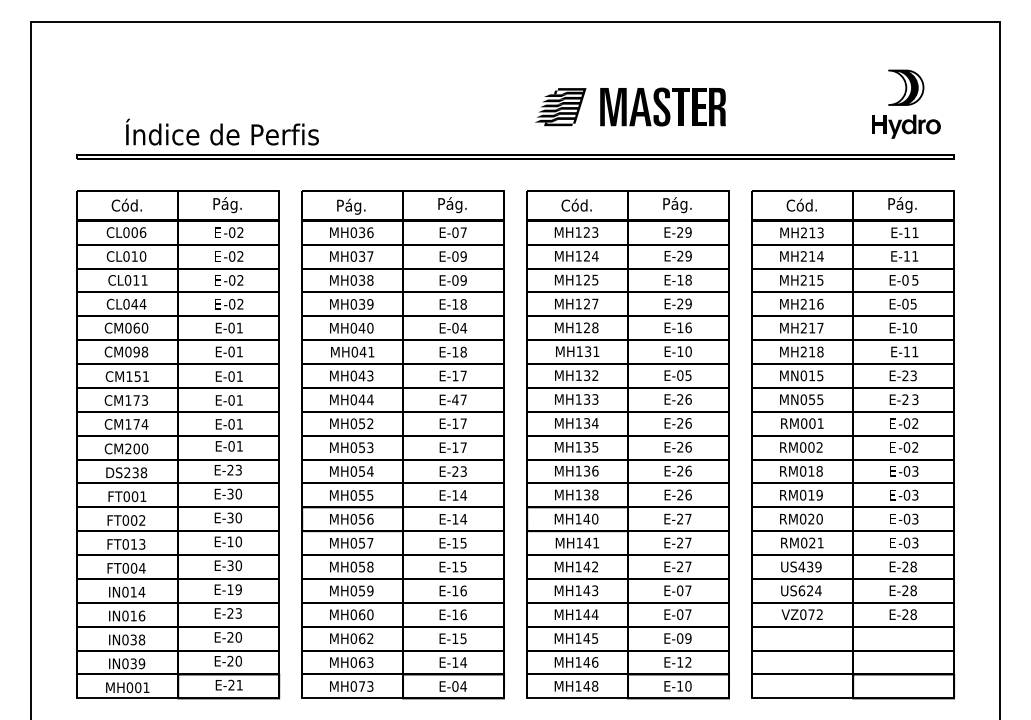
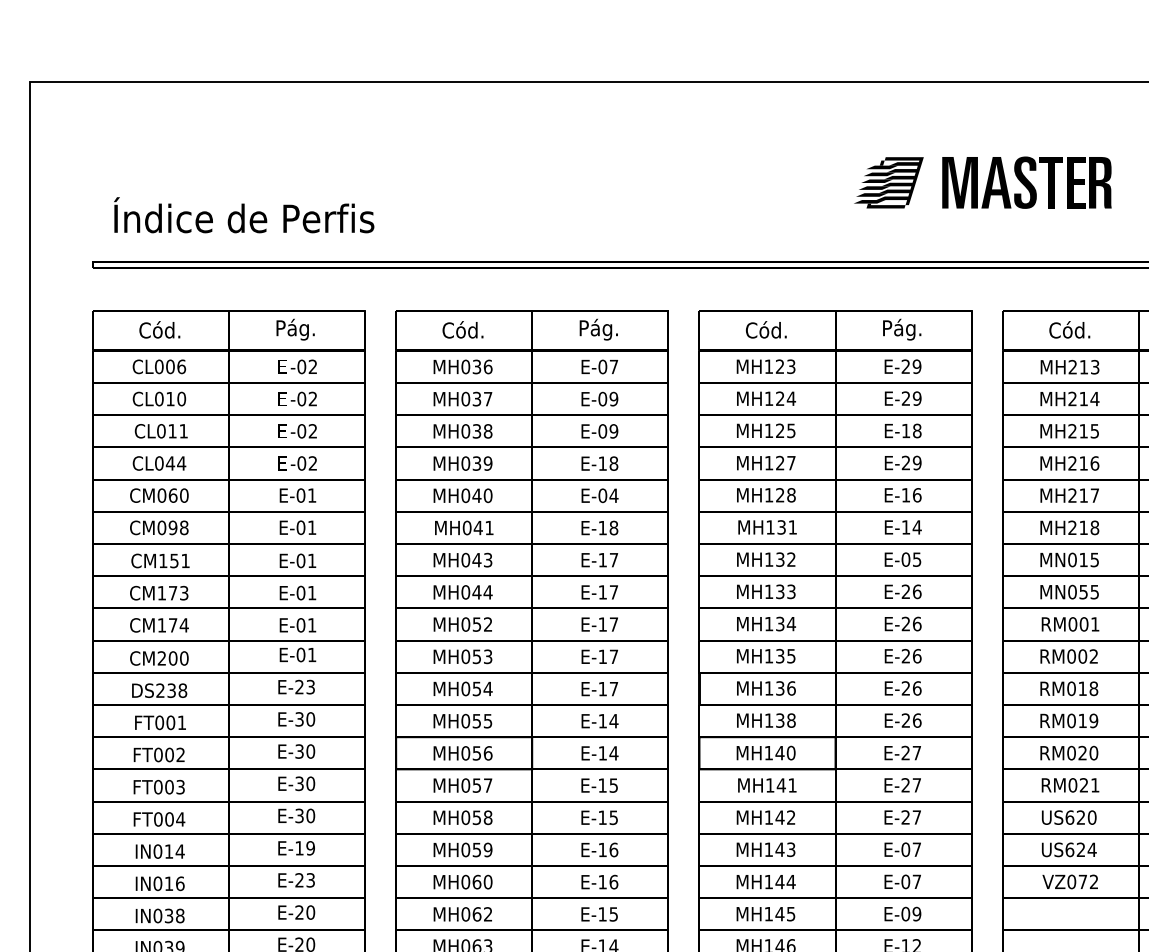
part: (630, 106) -> (983, 181), moved
text: (222, 131) -> (244, 214), moved
text: (351, 206) -> (462, 331), Pág. -> Cód.
text: (688, 351) -> (917, 527), E-10 -> E-14
text: (455, 399) -> (602, 591), E-47 -> E-17
text: (459, 471) -> (608, 688), E-23 -> E-17
text: (230, 541) -> (299, 783), E-10 -> E-30
text: (133, 544) -> (168, 787), FT013 -> FT003
text: (809, 566) -> (1080, 816), US439 -> US620

